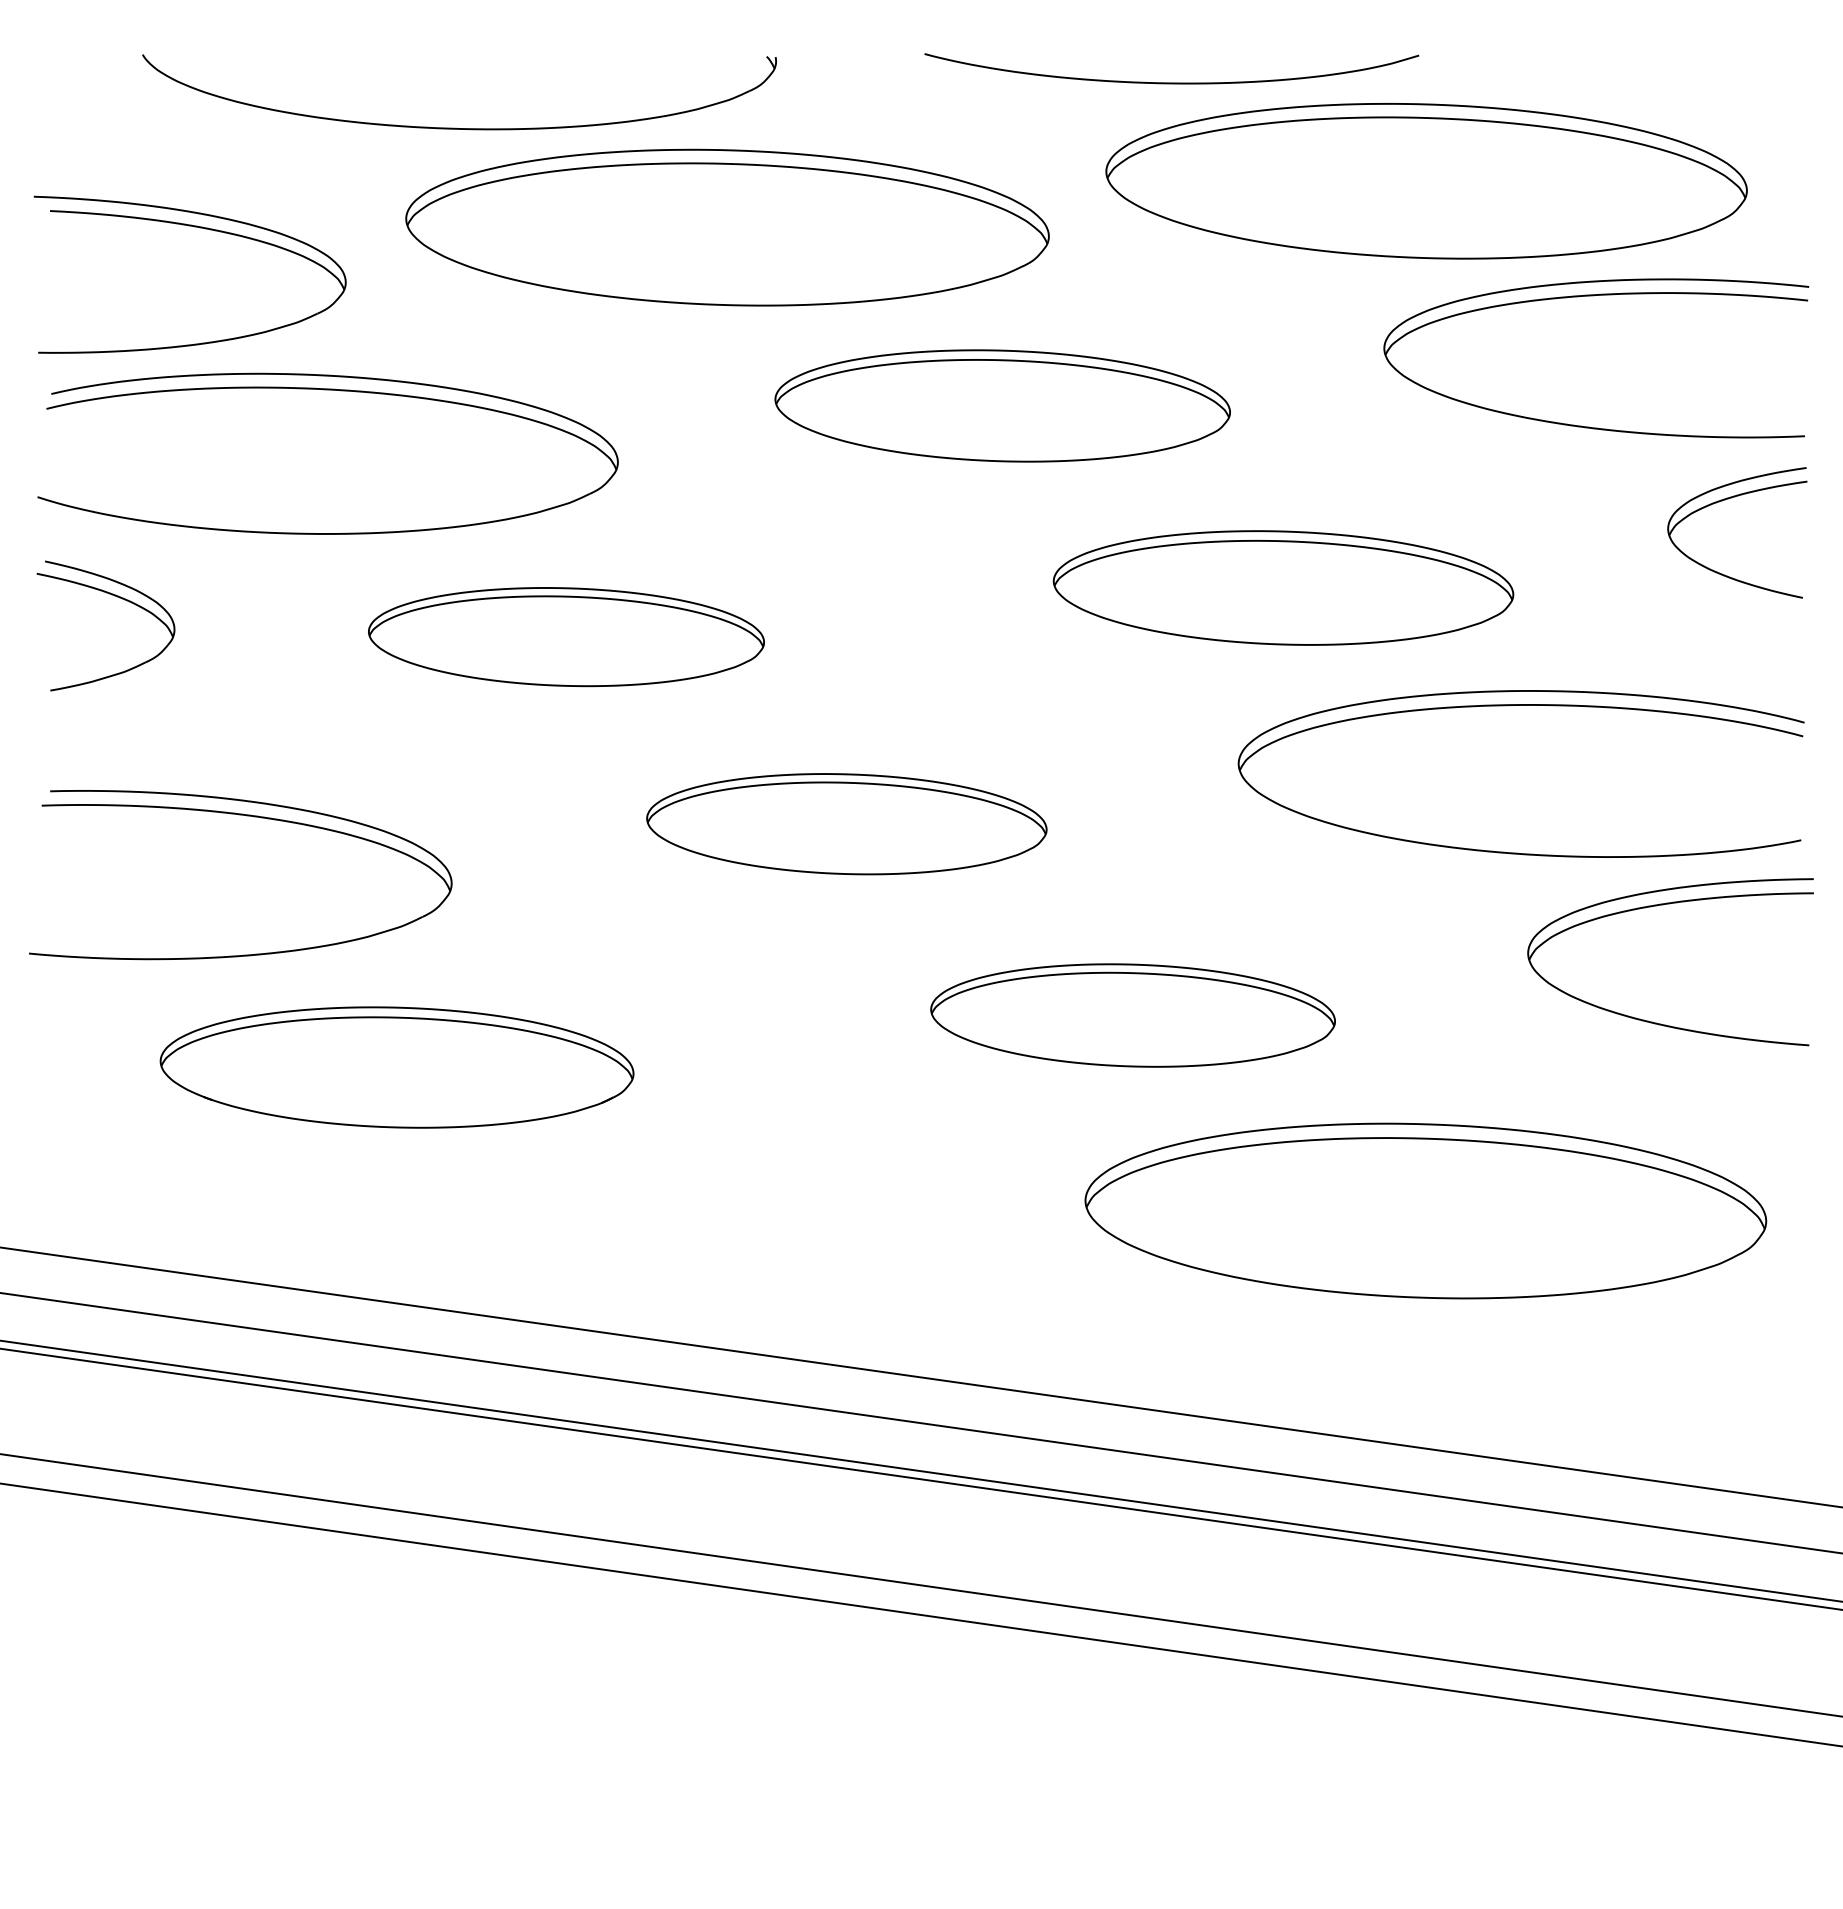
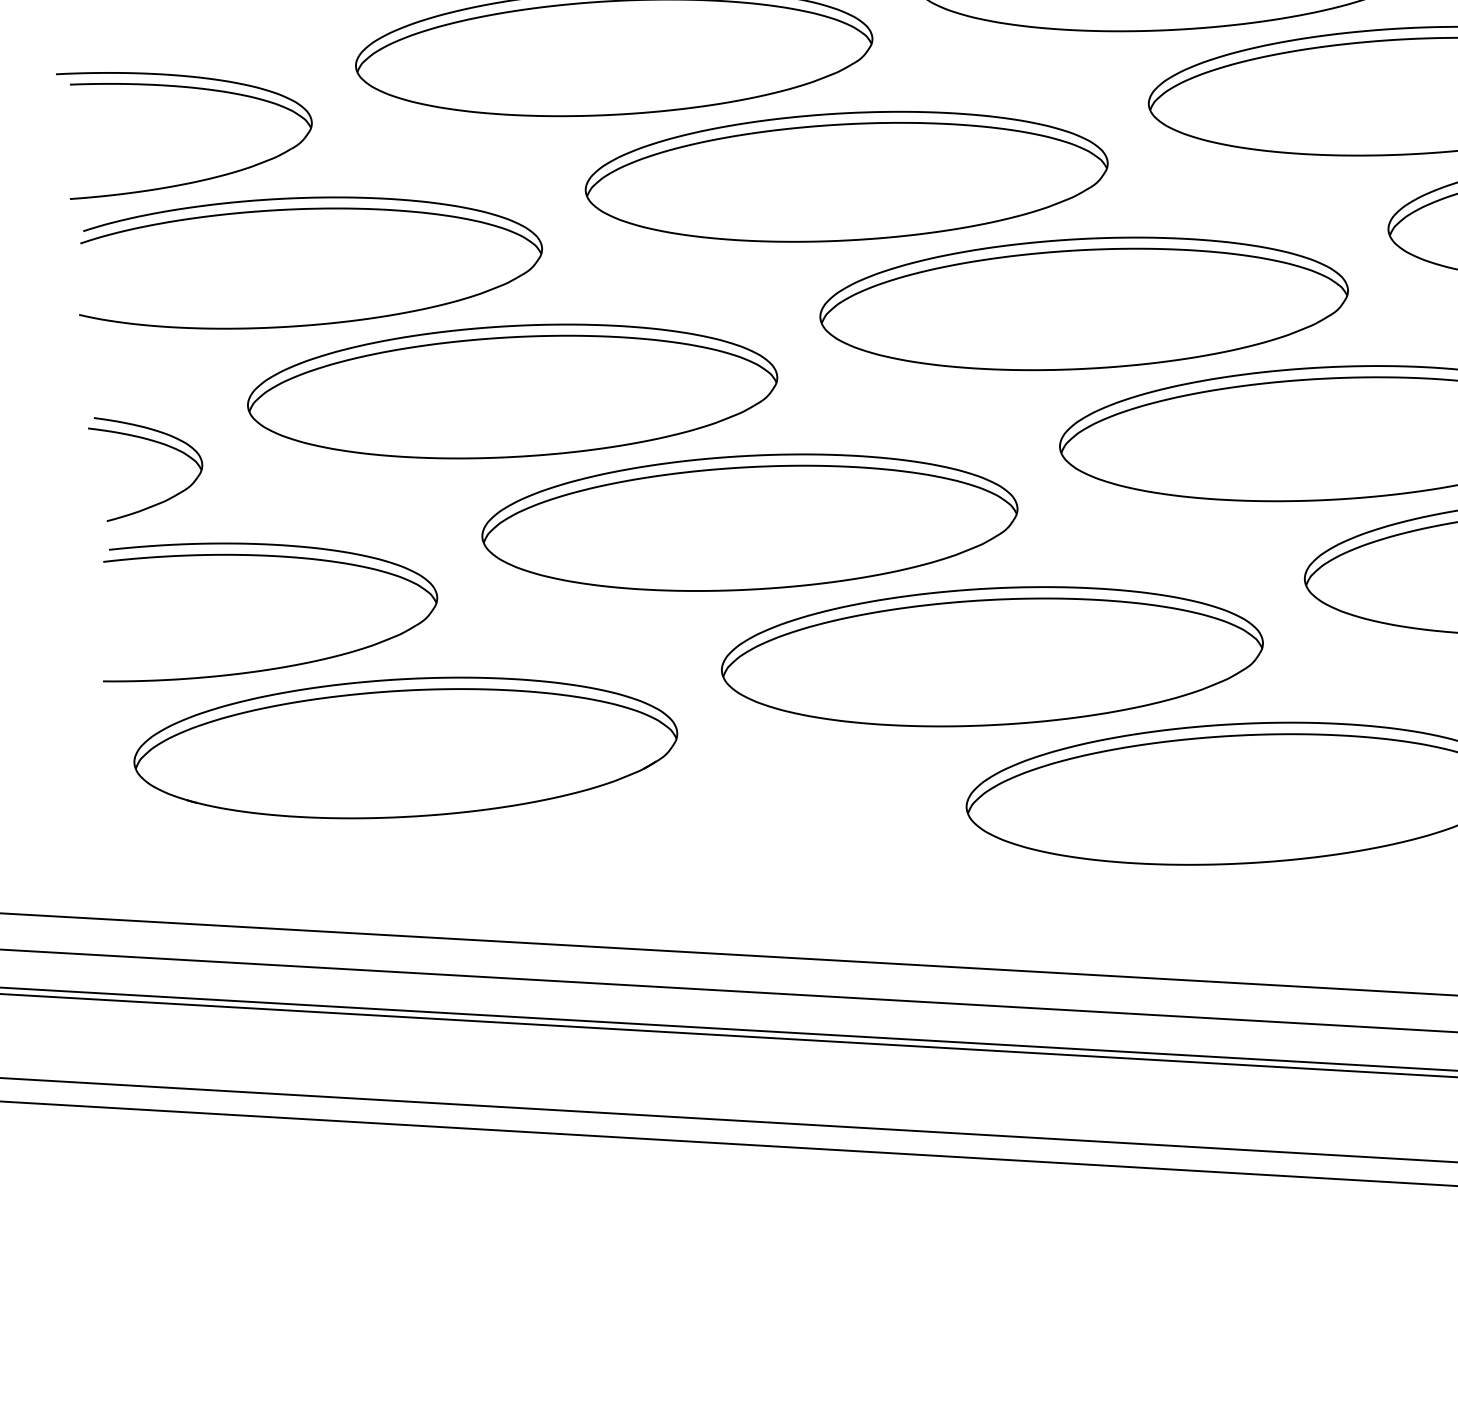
part: (1002, 405) -> (846, 176), size x1.43
part: (1283, 587) -> (1084, 303), size x1.43
part: (114, 596) -> (151, 441), moved
part: (566, 636) -> (512, 390), size x1.67
part: (846, 823) -> (749, 522), size x1.67
part: (1132, 1015) -> (991, 656), size x1.67
part: (396, 1067) -> (405, 747), size x1.43

